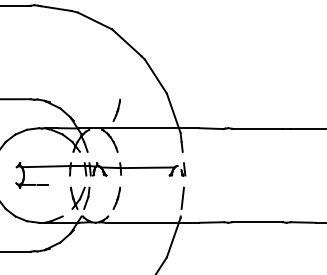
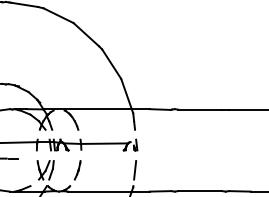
part: (116, 109) -> (77, 92), removed

